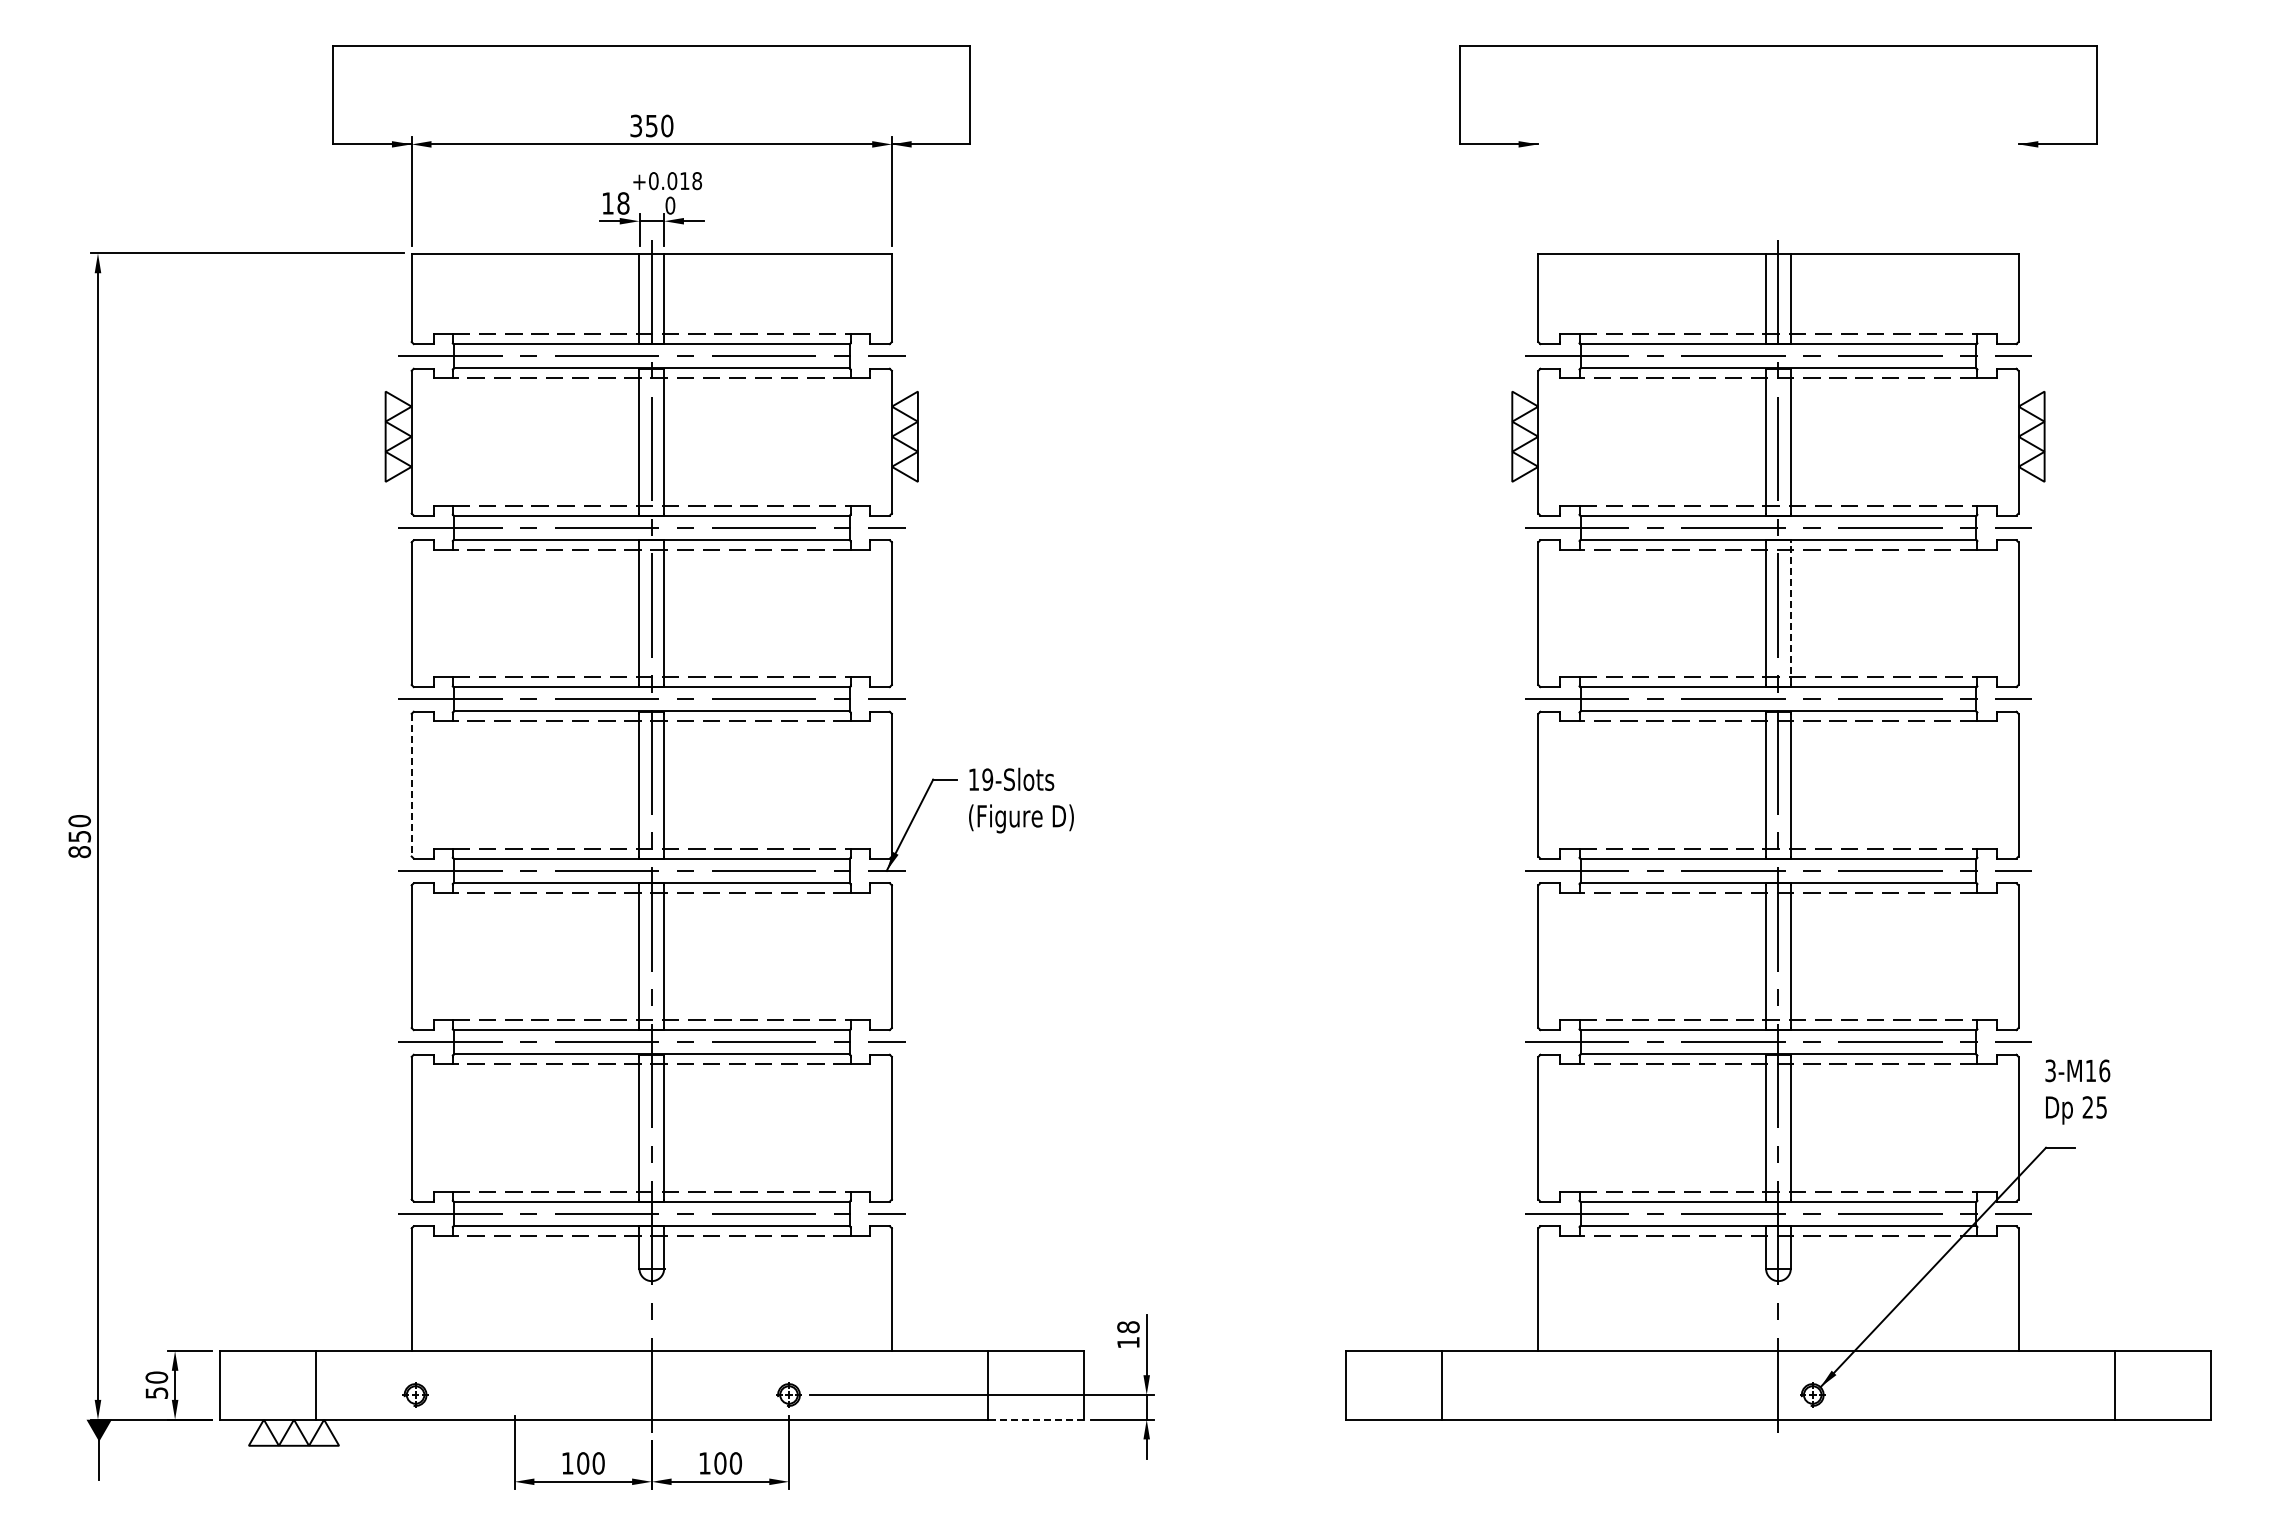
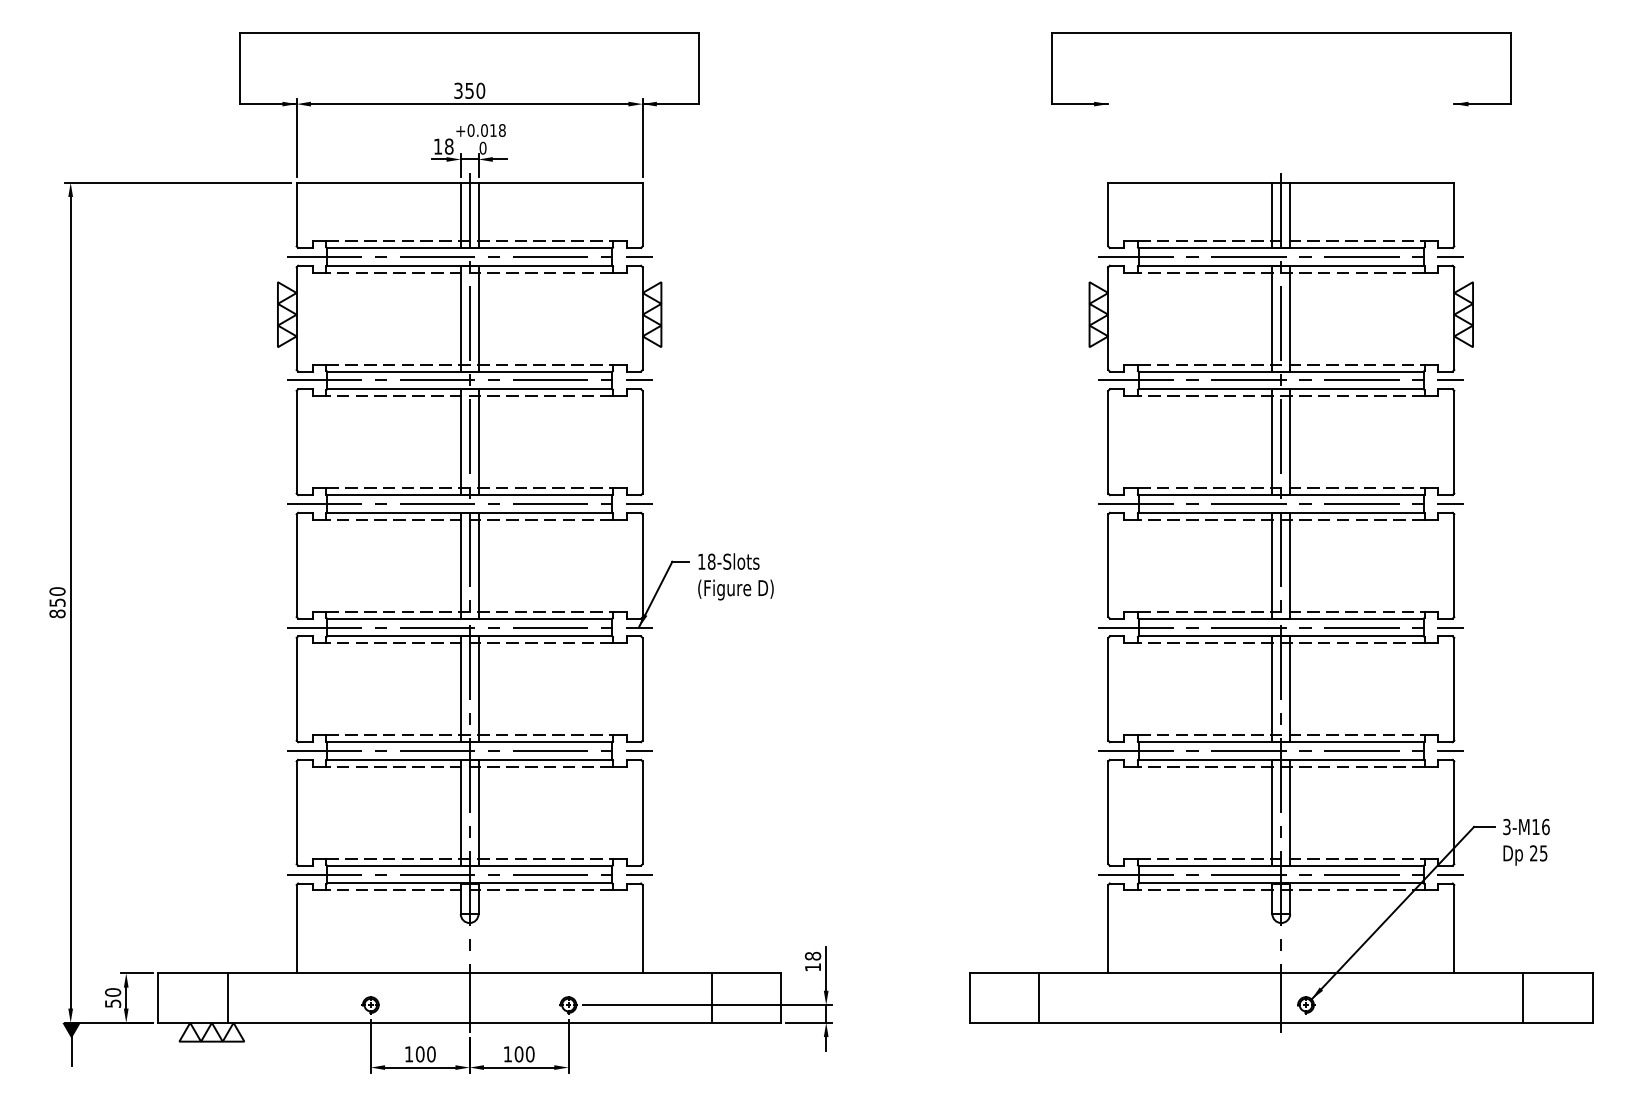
line: (1790, 613) -> (1289, 442), dashed -> solid
text: (987, 779) -> (711, 561), 19-Slots -> 18-Slots
line: (411, 785) -> (296, 565), dashed -> solid
text: (2077, 1091) -> (1526, 841), moved
part: (415, 1394) -> (370, 1004), moved
line: (1035, 1419) -> (746, 1022), dashed -> solid

